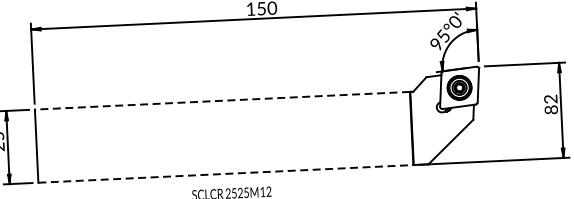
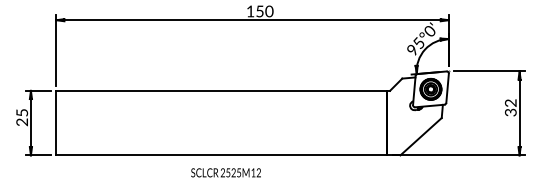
line: (222, 100) -> (221, 90), dashed -> solid
text: (552, 109) -> (511, 112), 82 -> 32
line: (226, 173) -> (222, 155), dashed -> solid

